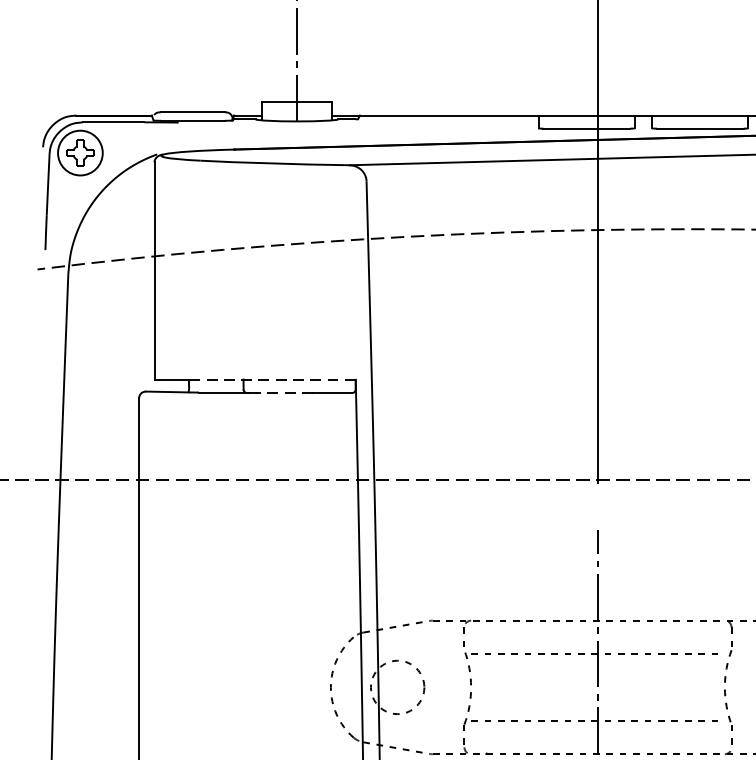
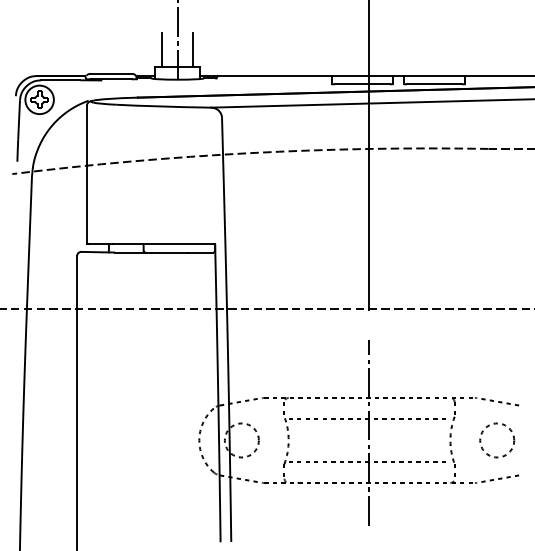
line: (273, 74) -> (162, 49), added
line: (321, 74) -> (193, 49), added
line: (276, 379) -> (164, 244), dashed -> solid
line: (284, 392) -> (169, 252), dashed -> solid

